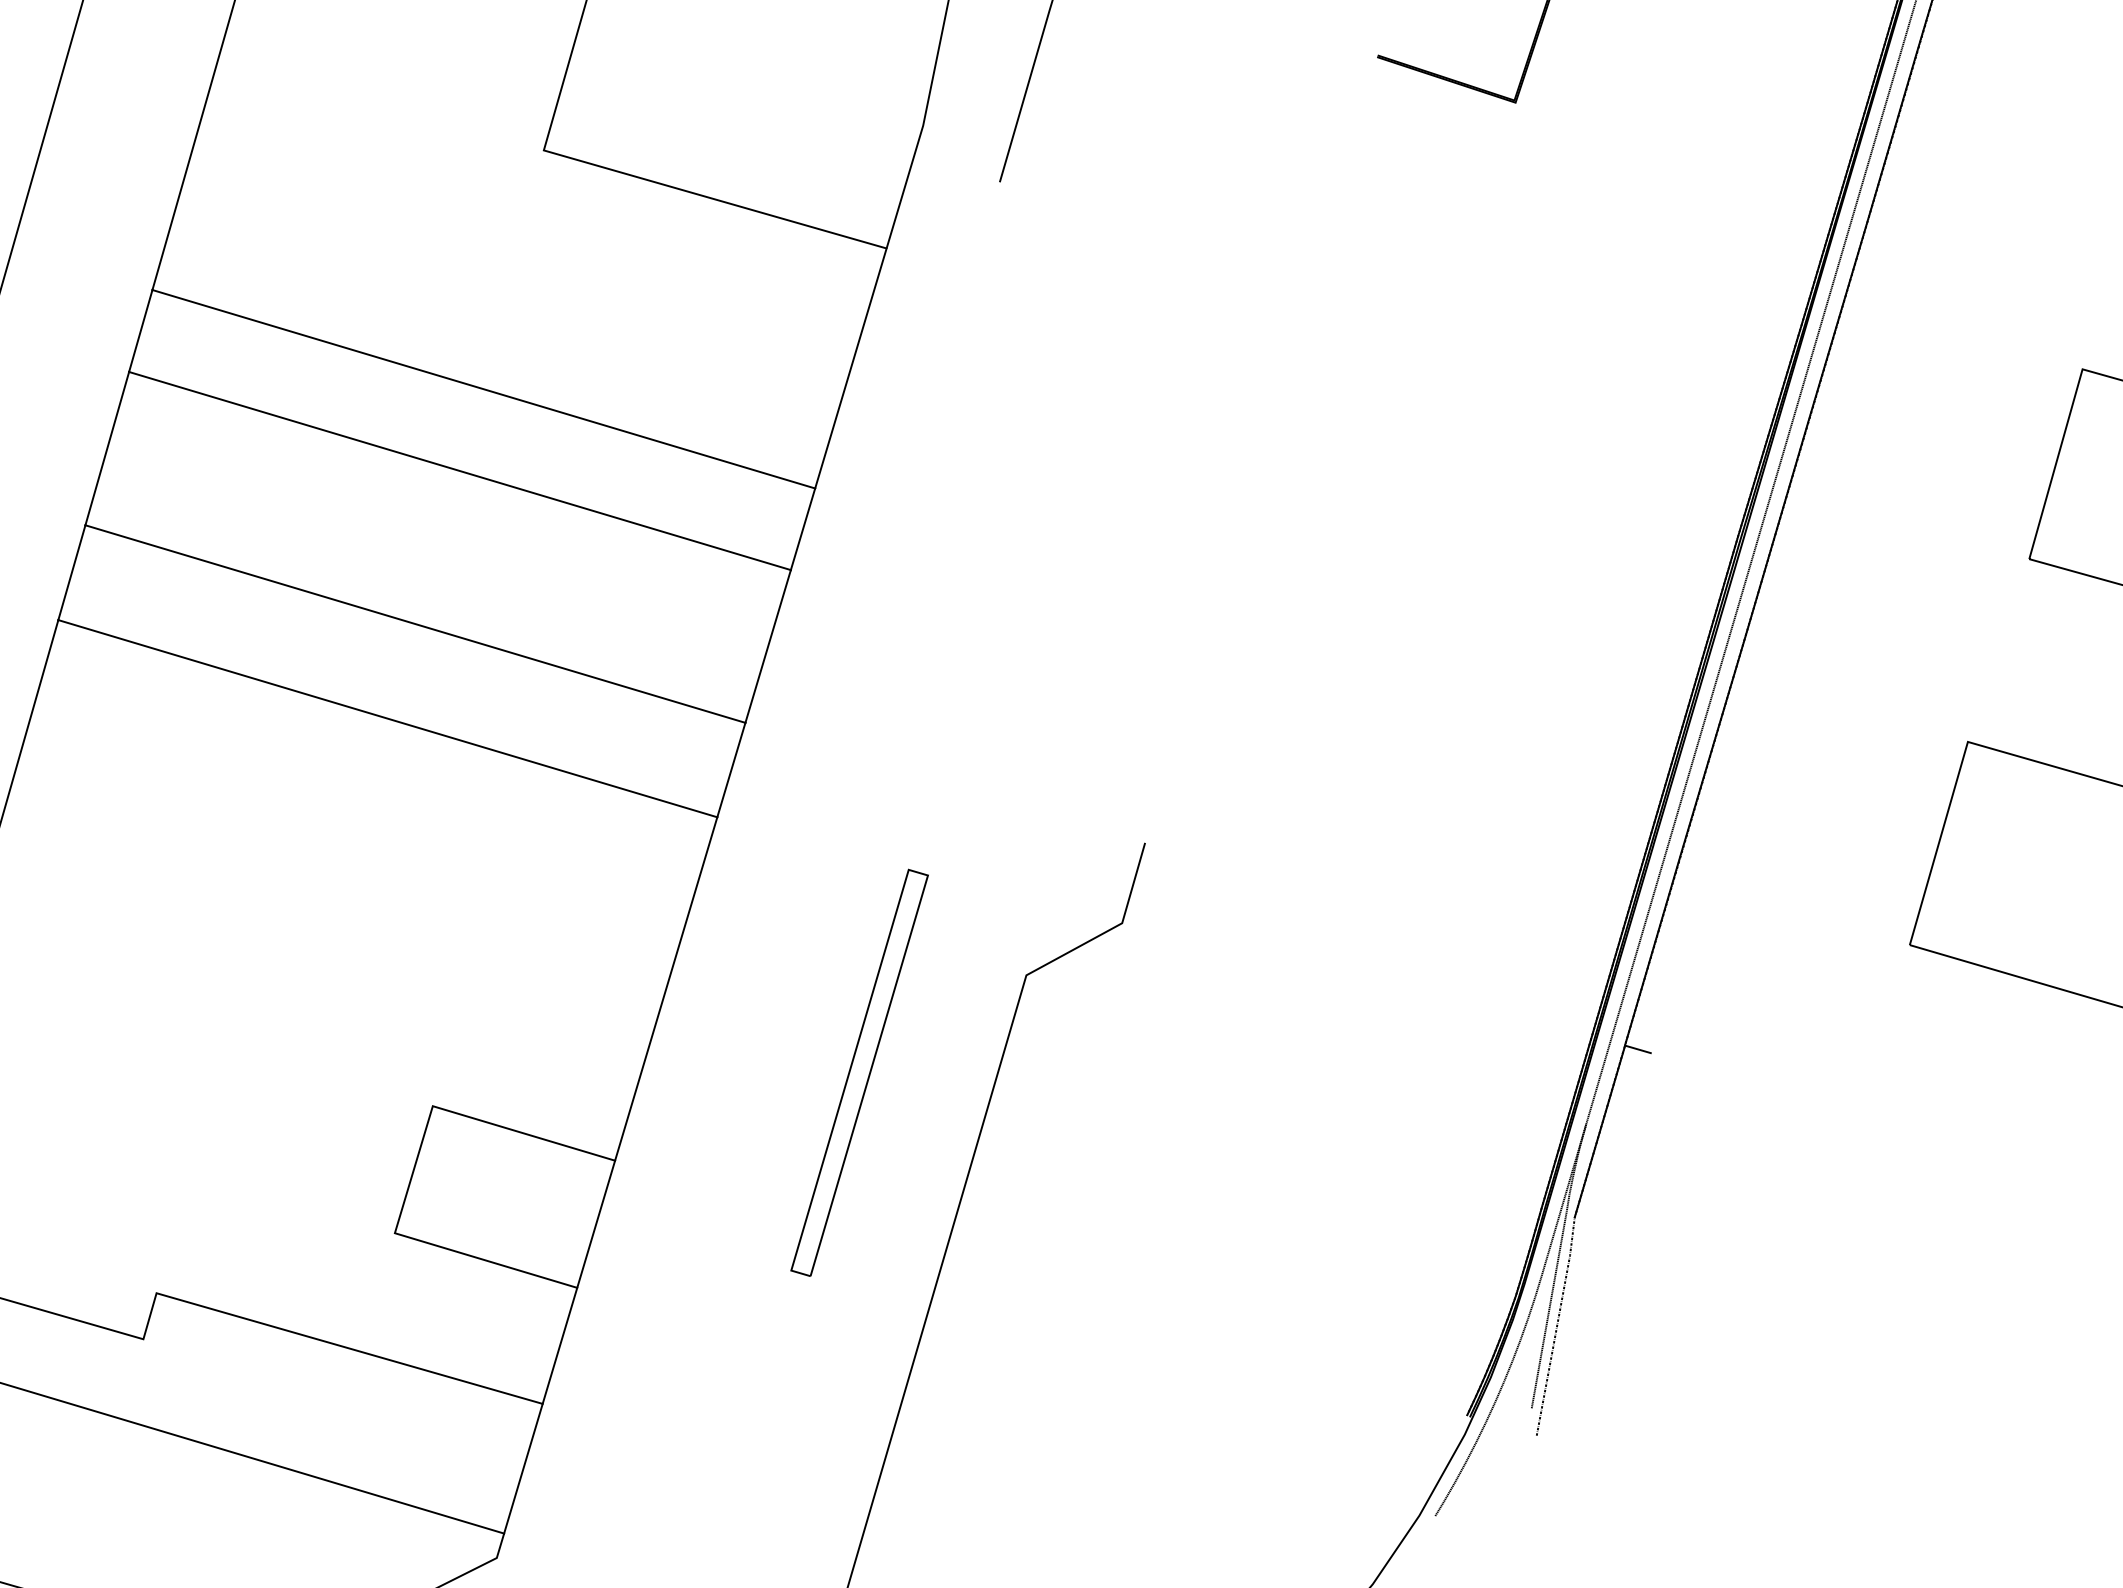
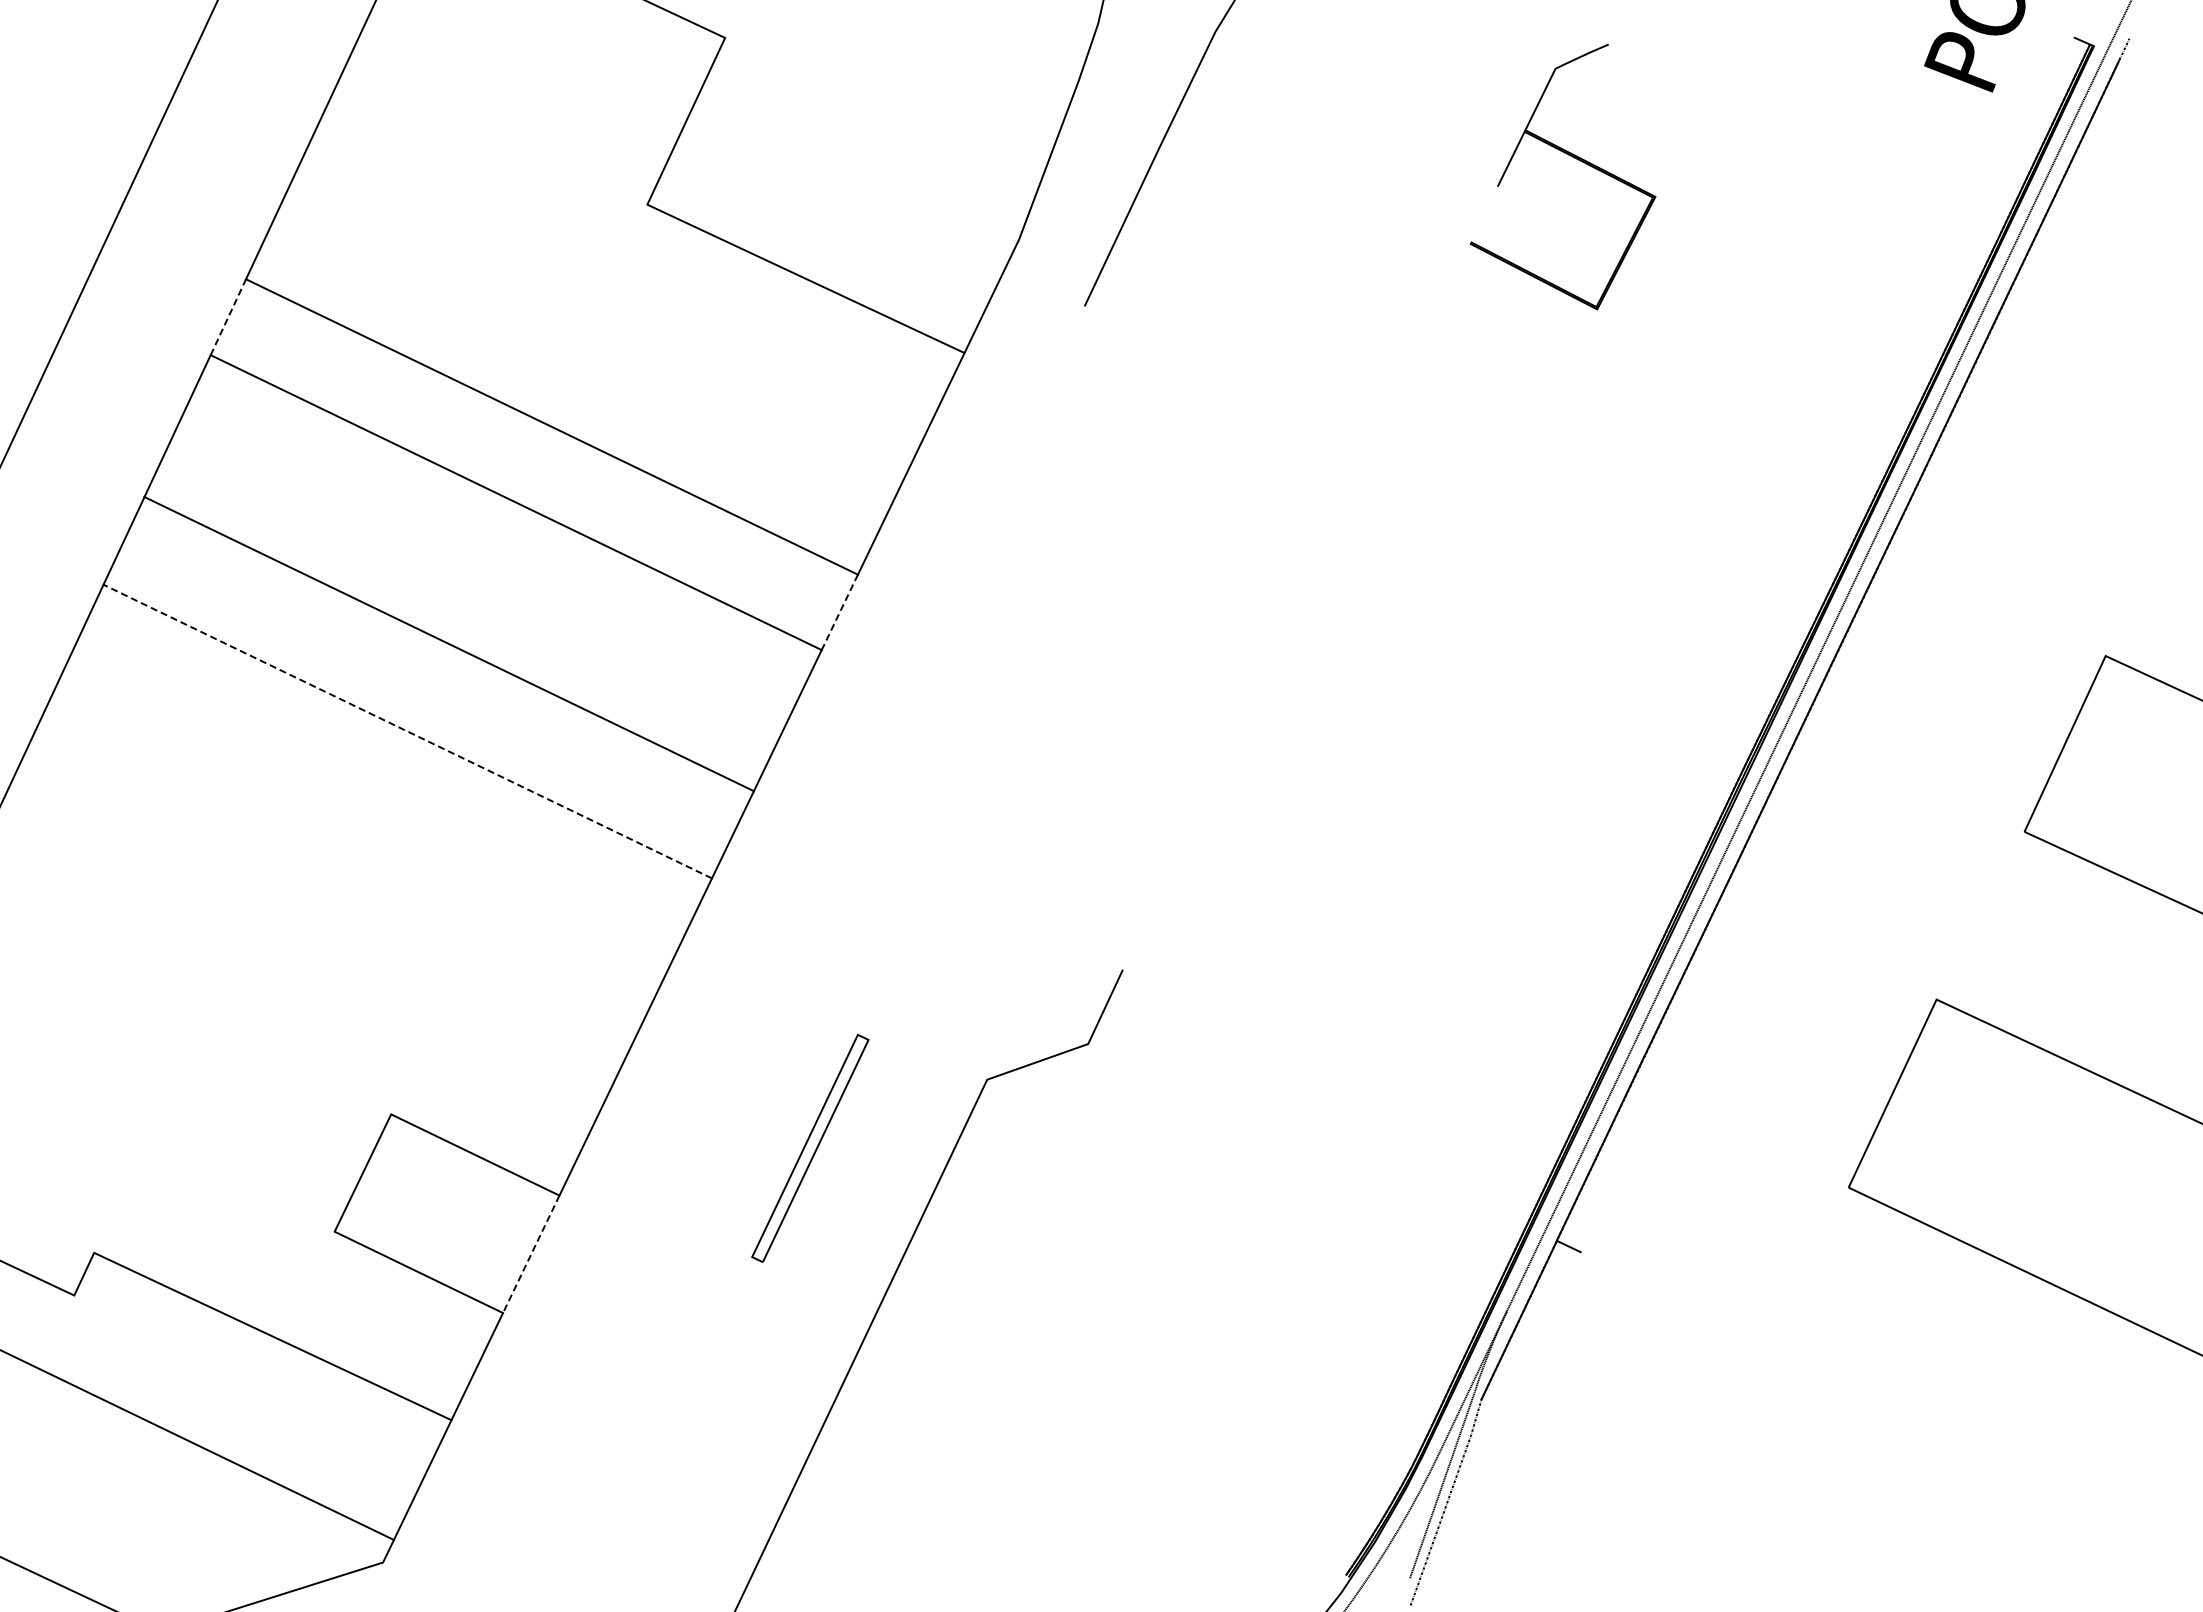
line: (140, 331) -> (228, 317), solid -> dashed
line: (802, 529) -> (839, 612), solid -> dashed
line: (387, 718) -> (407, 731), solid -> dashed
part: (859, 1072) -> (810, 1148), size x0.6
line: (596, 1224) -> (531, 1254), solid -> dashed

